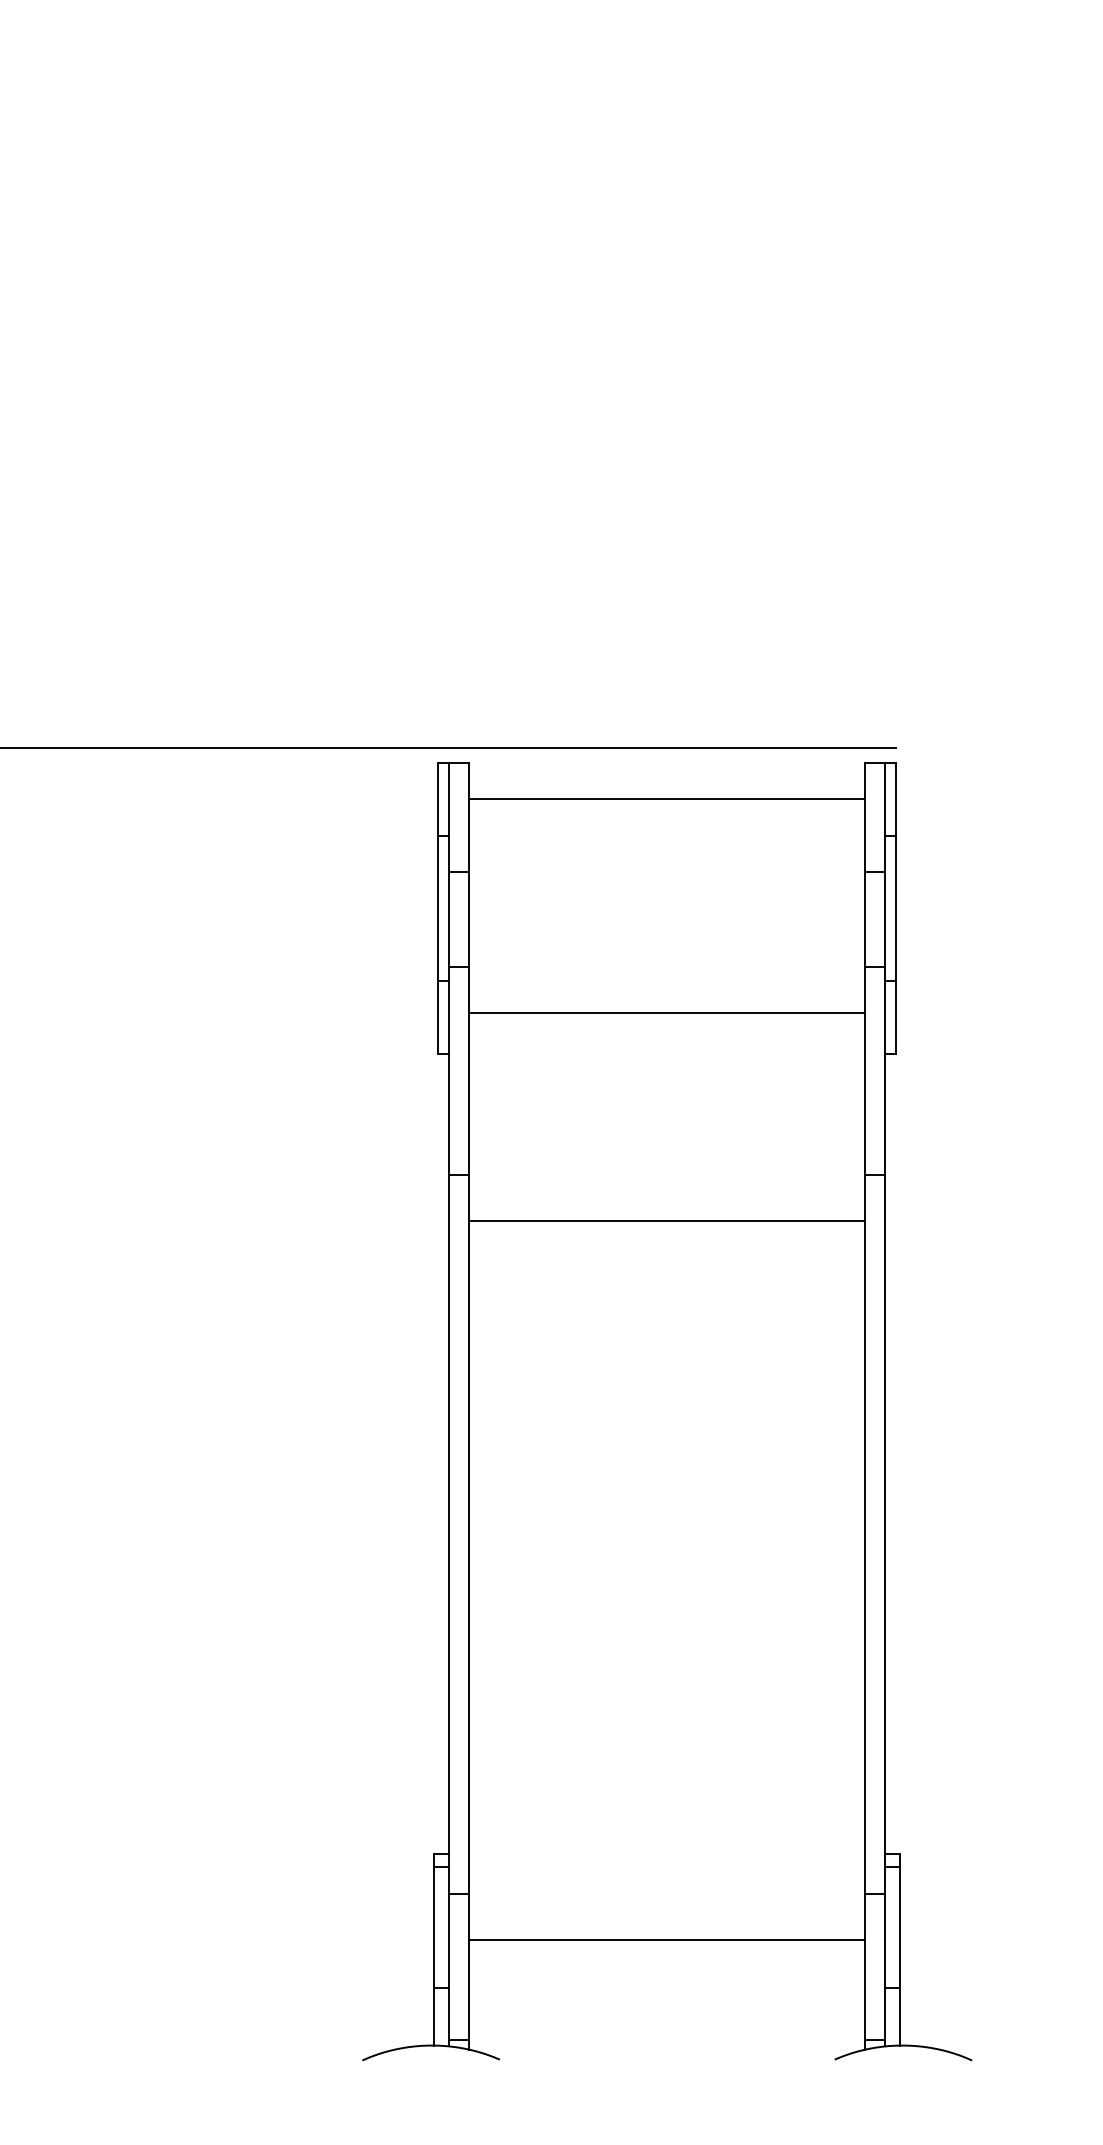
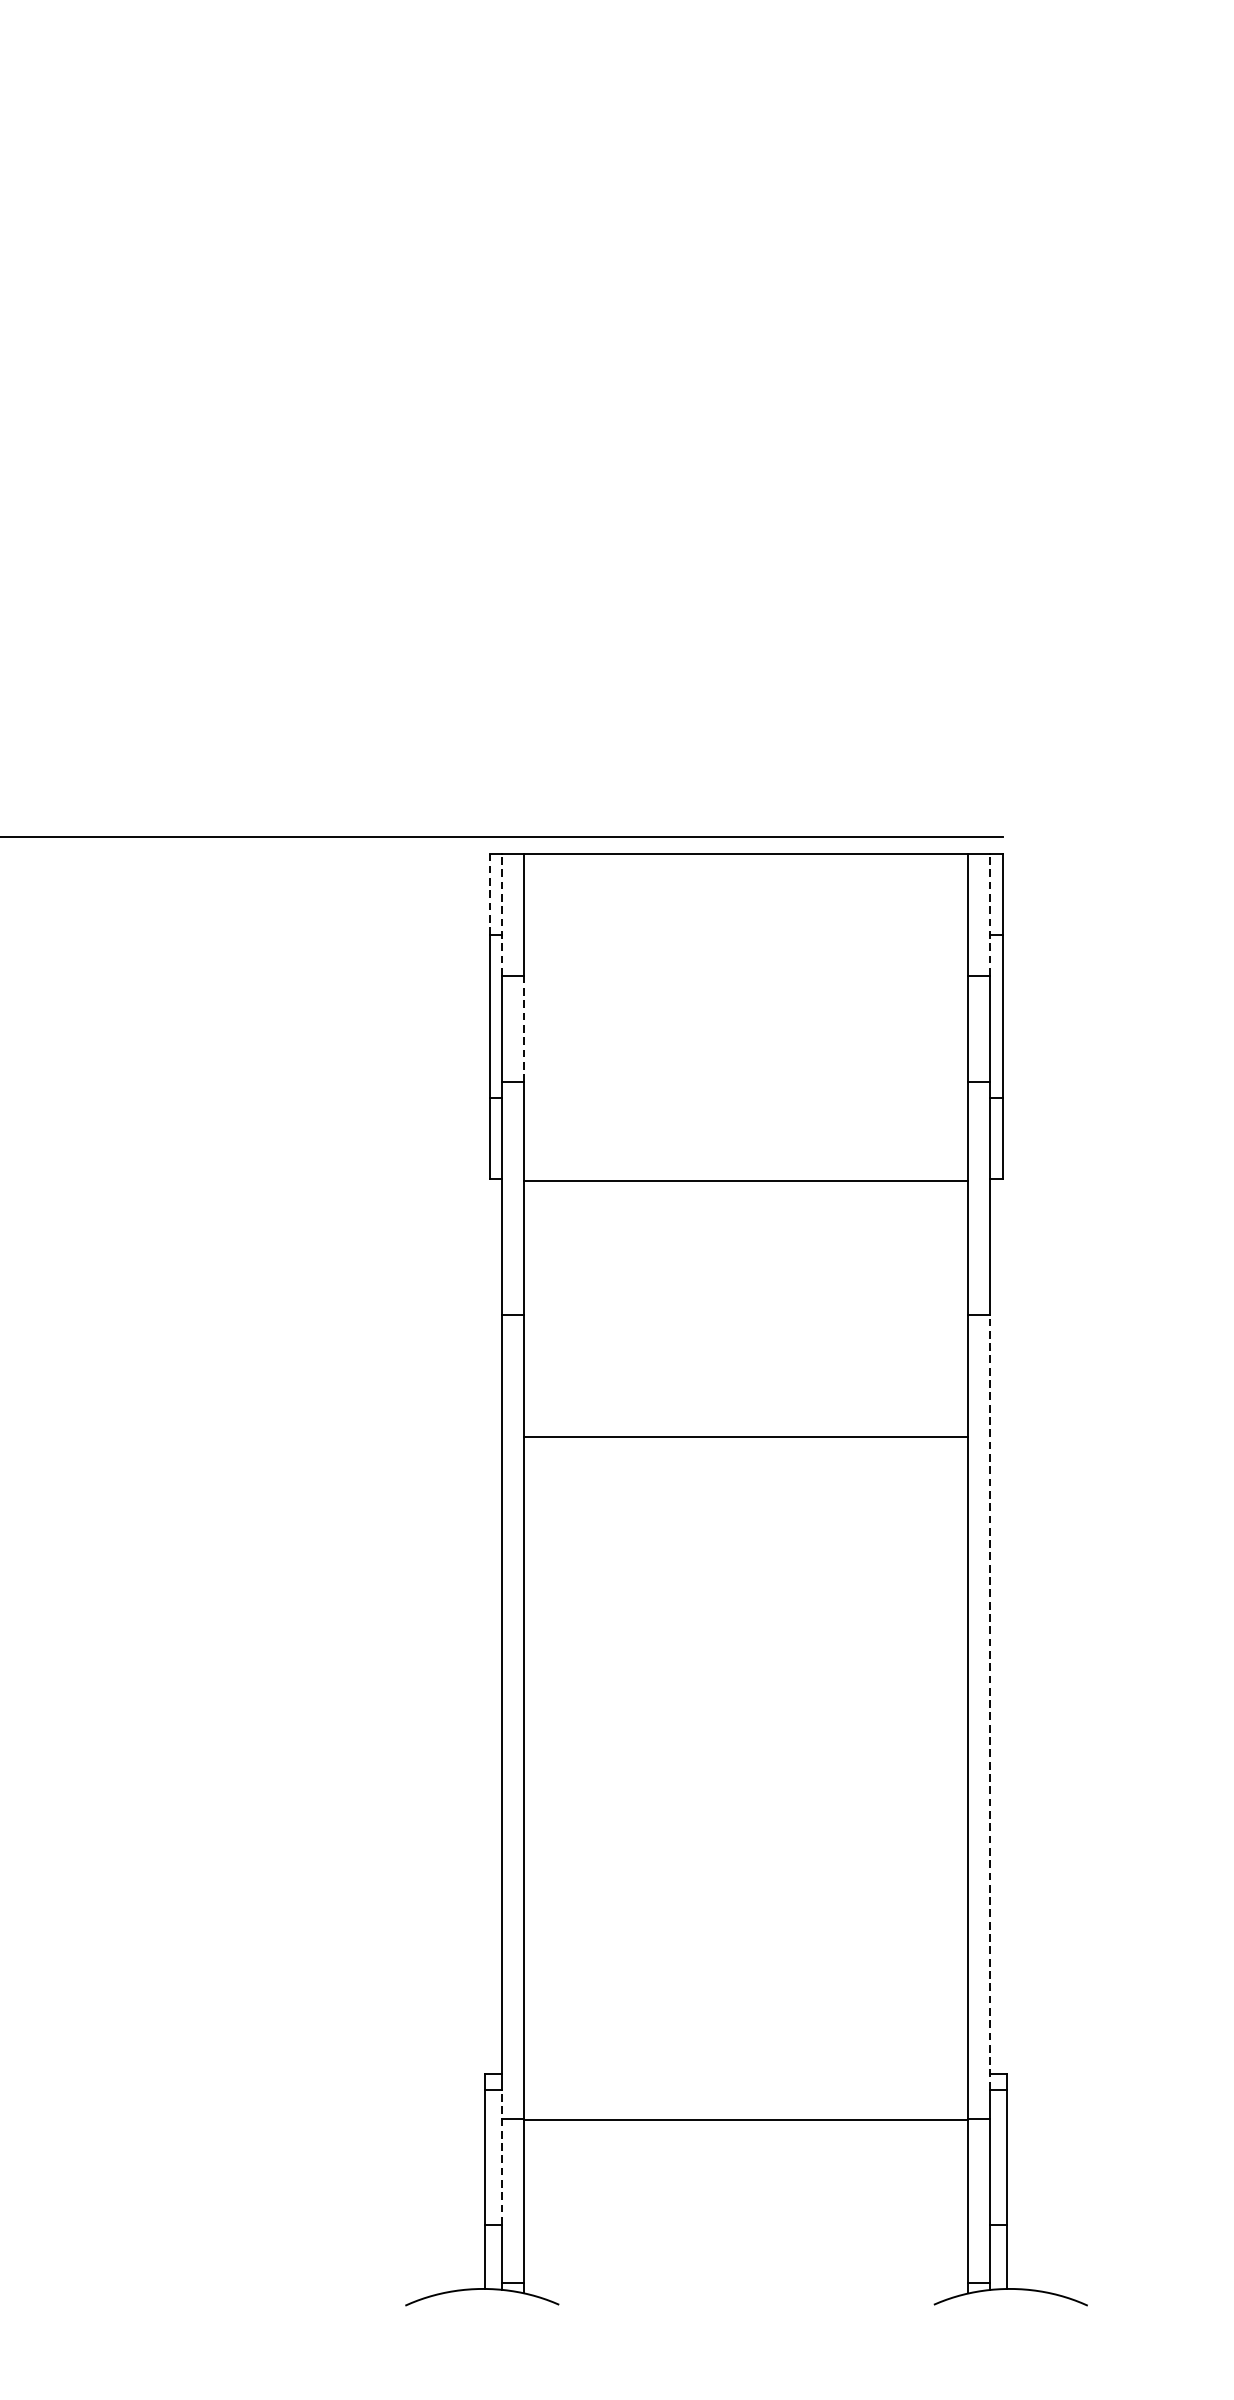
line: (438, 798) -> (490, 893), solid -> dashed
line: (666, 799) -> (745, 854), moved
line: (449, 817) -> (502, 914), solid -> dashed
line: (885, 817) -> (990, 914), solid -> dashed
line: (468, 919) -> (524, 1028), solid -> dashed
line: (666, 1012) -> (745, 1180), moved
line: (666, 1221) -> (745, 1437), moved
line: (885, 1520) -> (990, 1701), solid -> dashed
line: (449, 1927) -> (502, 2156), solid -> dashed
line: (666, 1939) -> (745, 2119), moved

